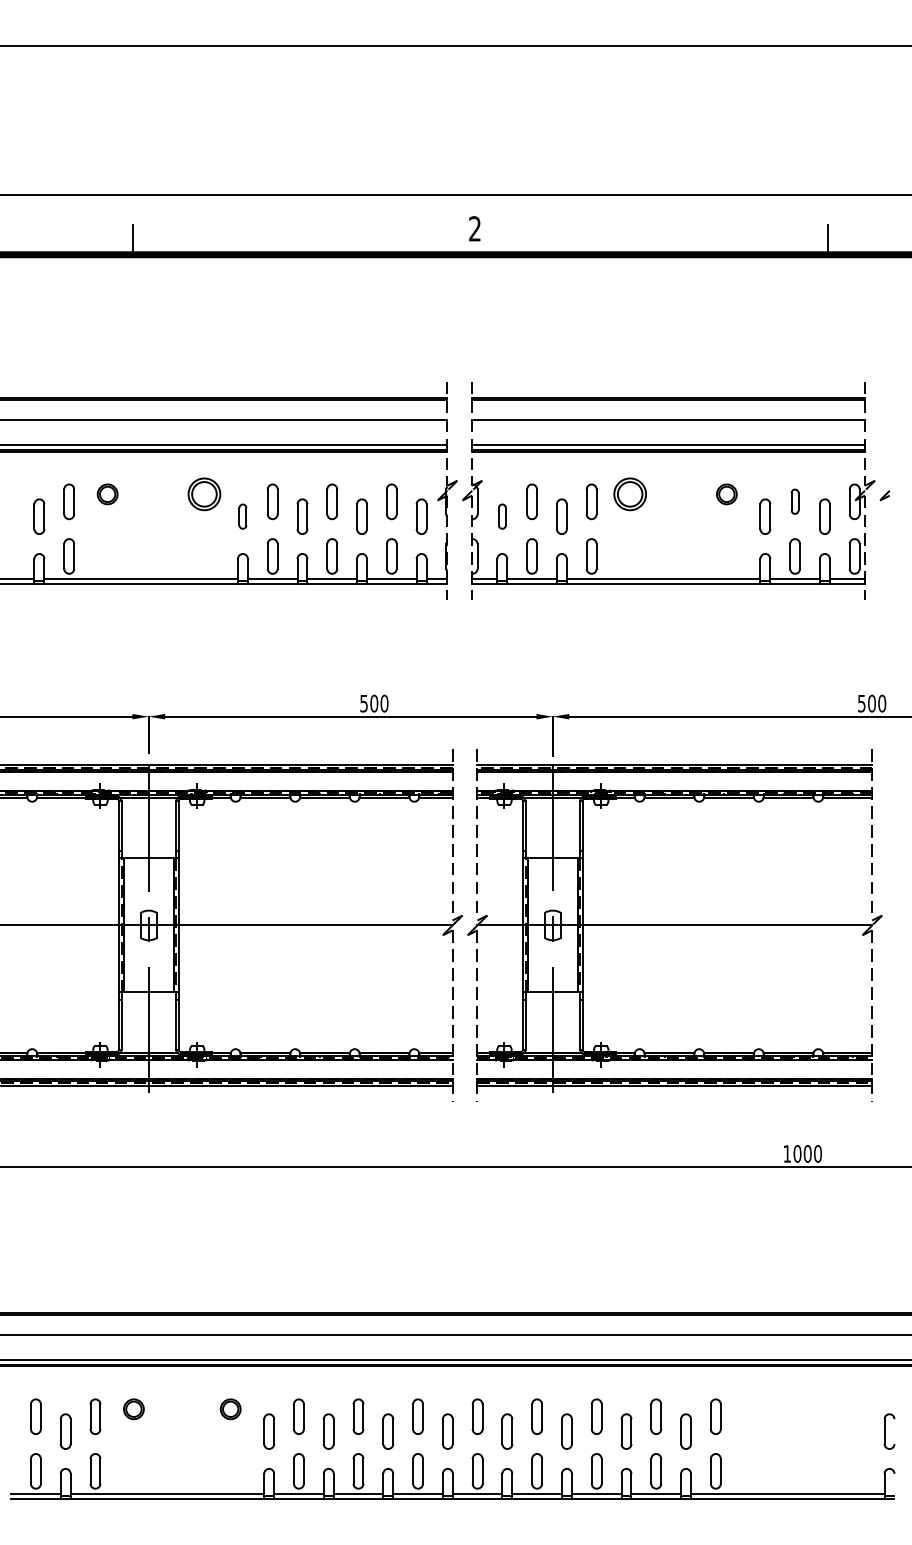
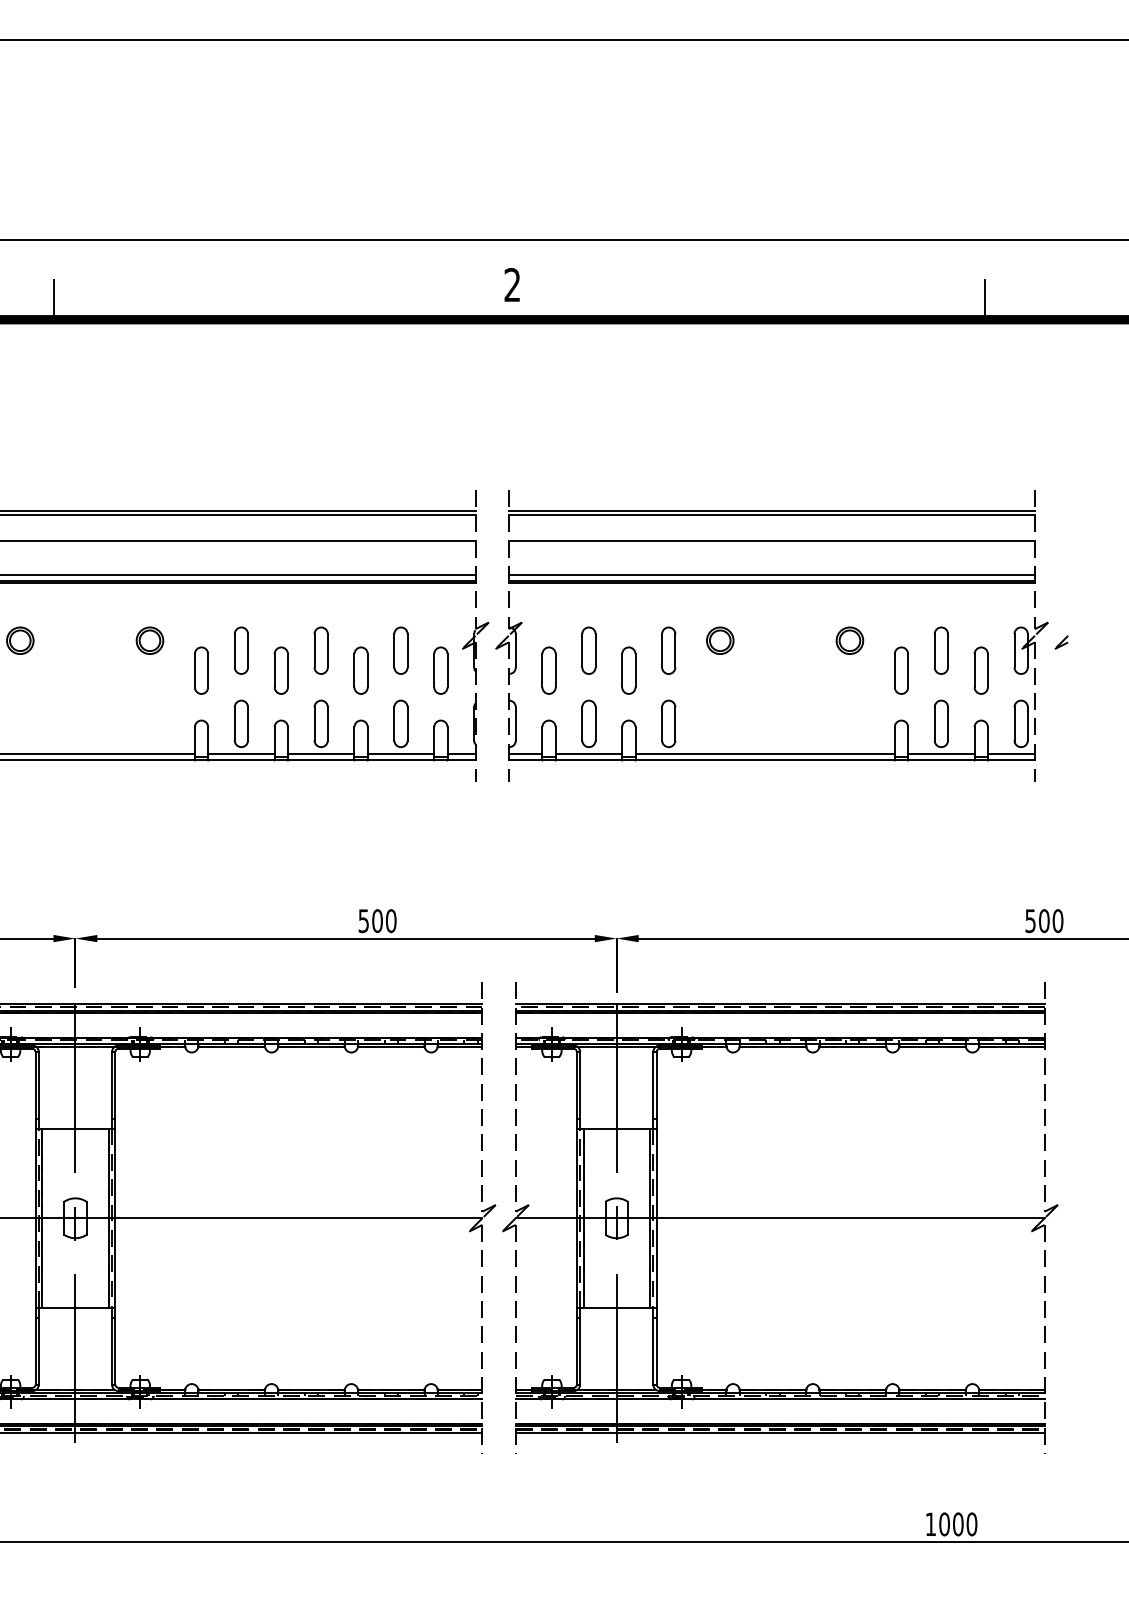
part: (204, 494) -> (150, 640), size x0.62
part: (629, 494) -> (719, 640), size x0.62
part: (794, 501) -> (940, 650), size x1.43
part: (242, 516) -> (200, 670), size x1.43
part: (502, 516) -> (549, 670), size x1.43

